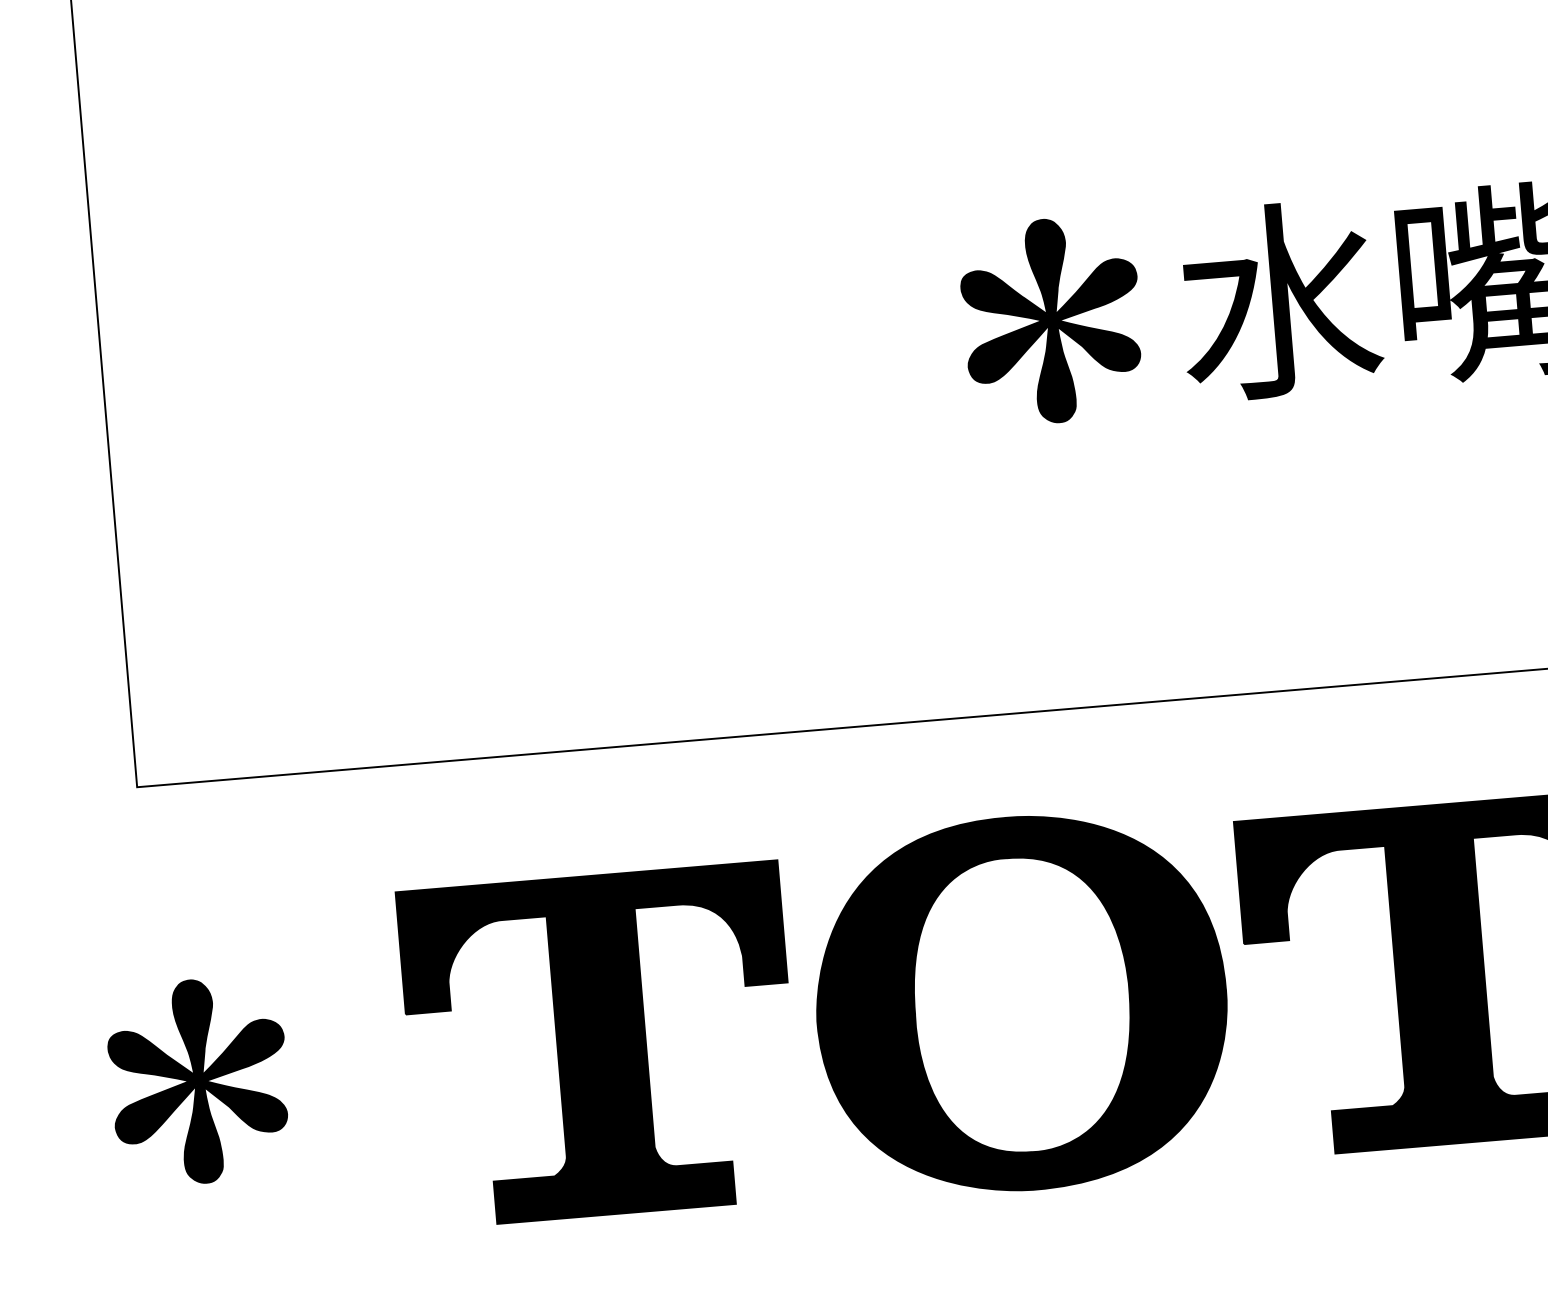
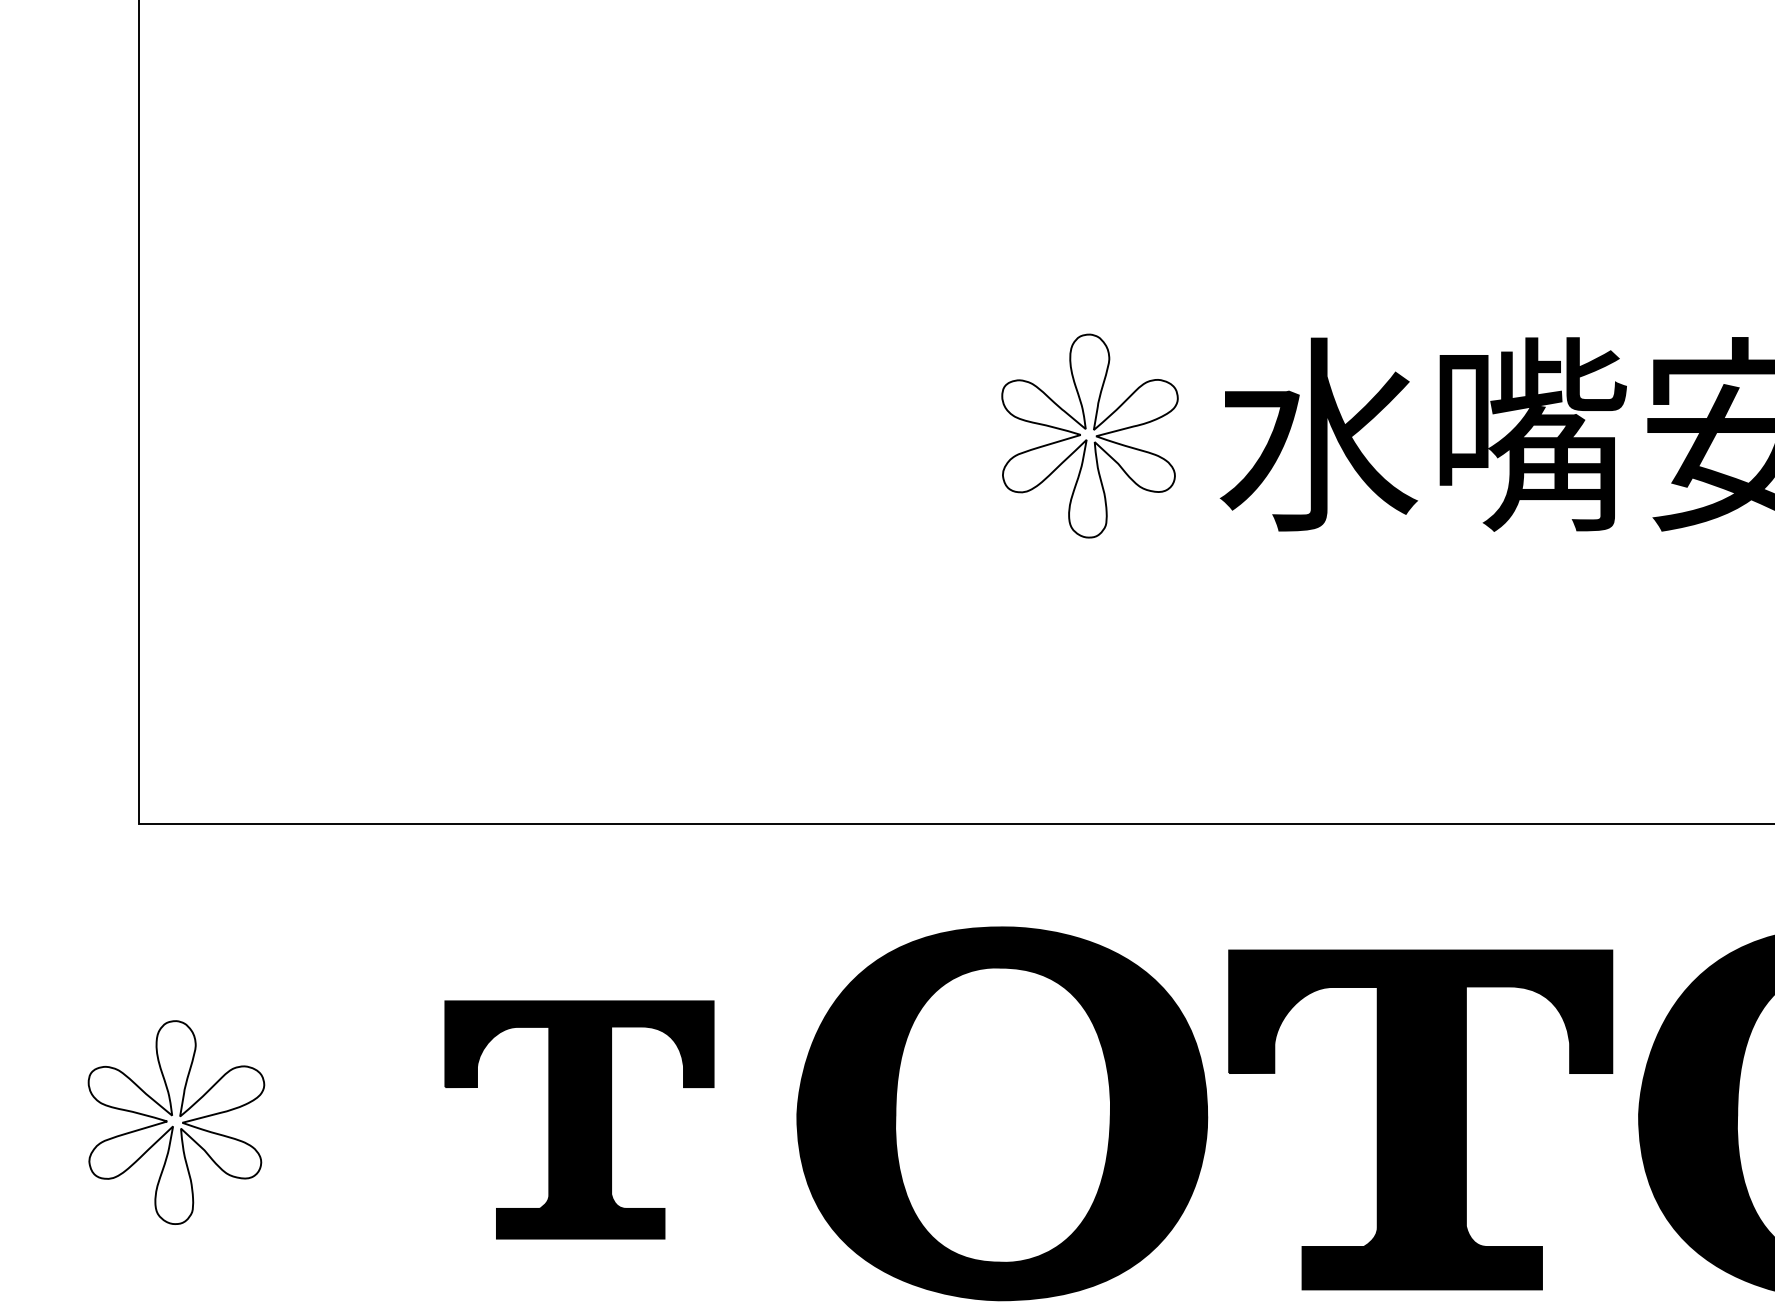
fill: (1051, 320) -> (1089, 435), removed
part: (600, 1044) -> (579, 1119), size x0.7
fill: (199, 1081) -> (176, 1122), removed

